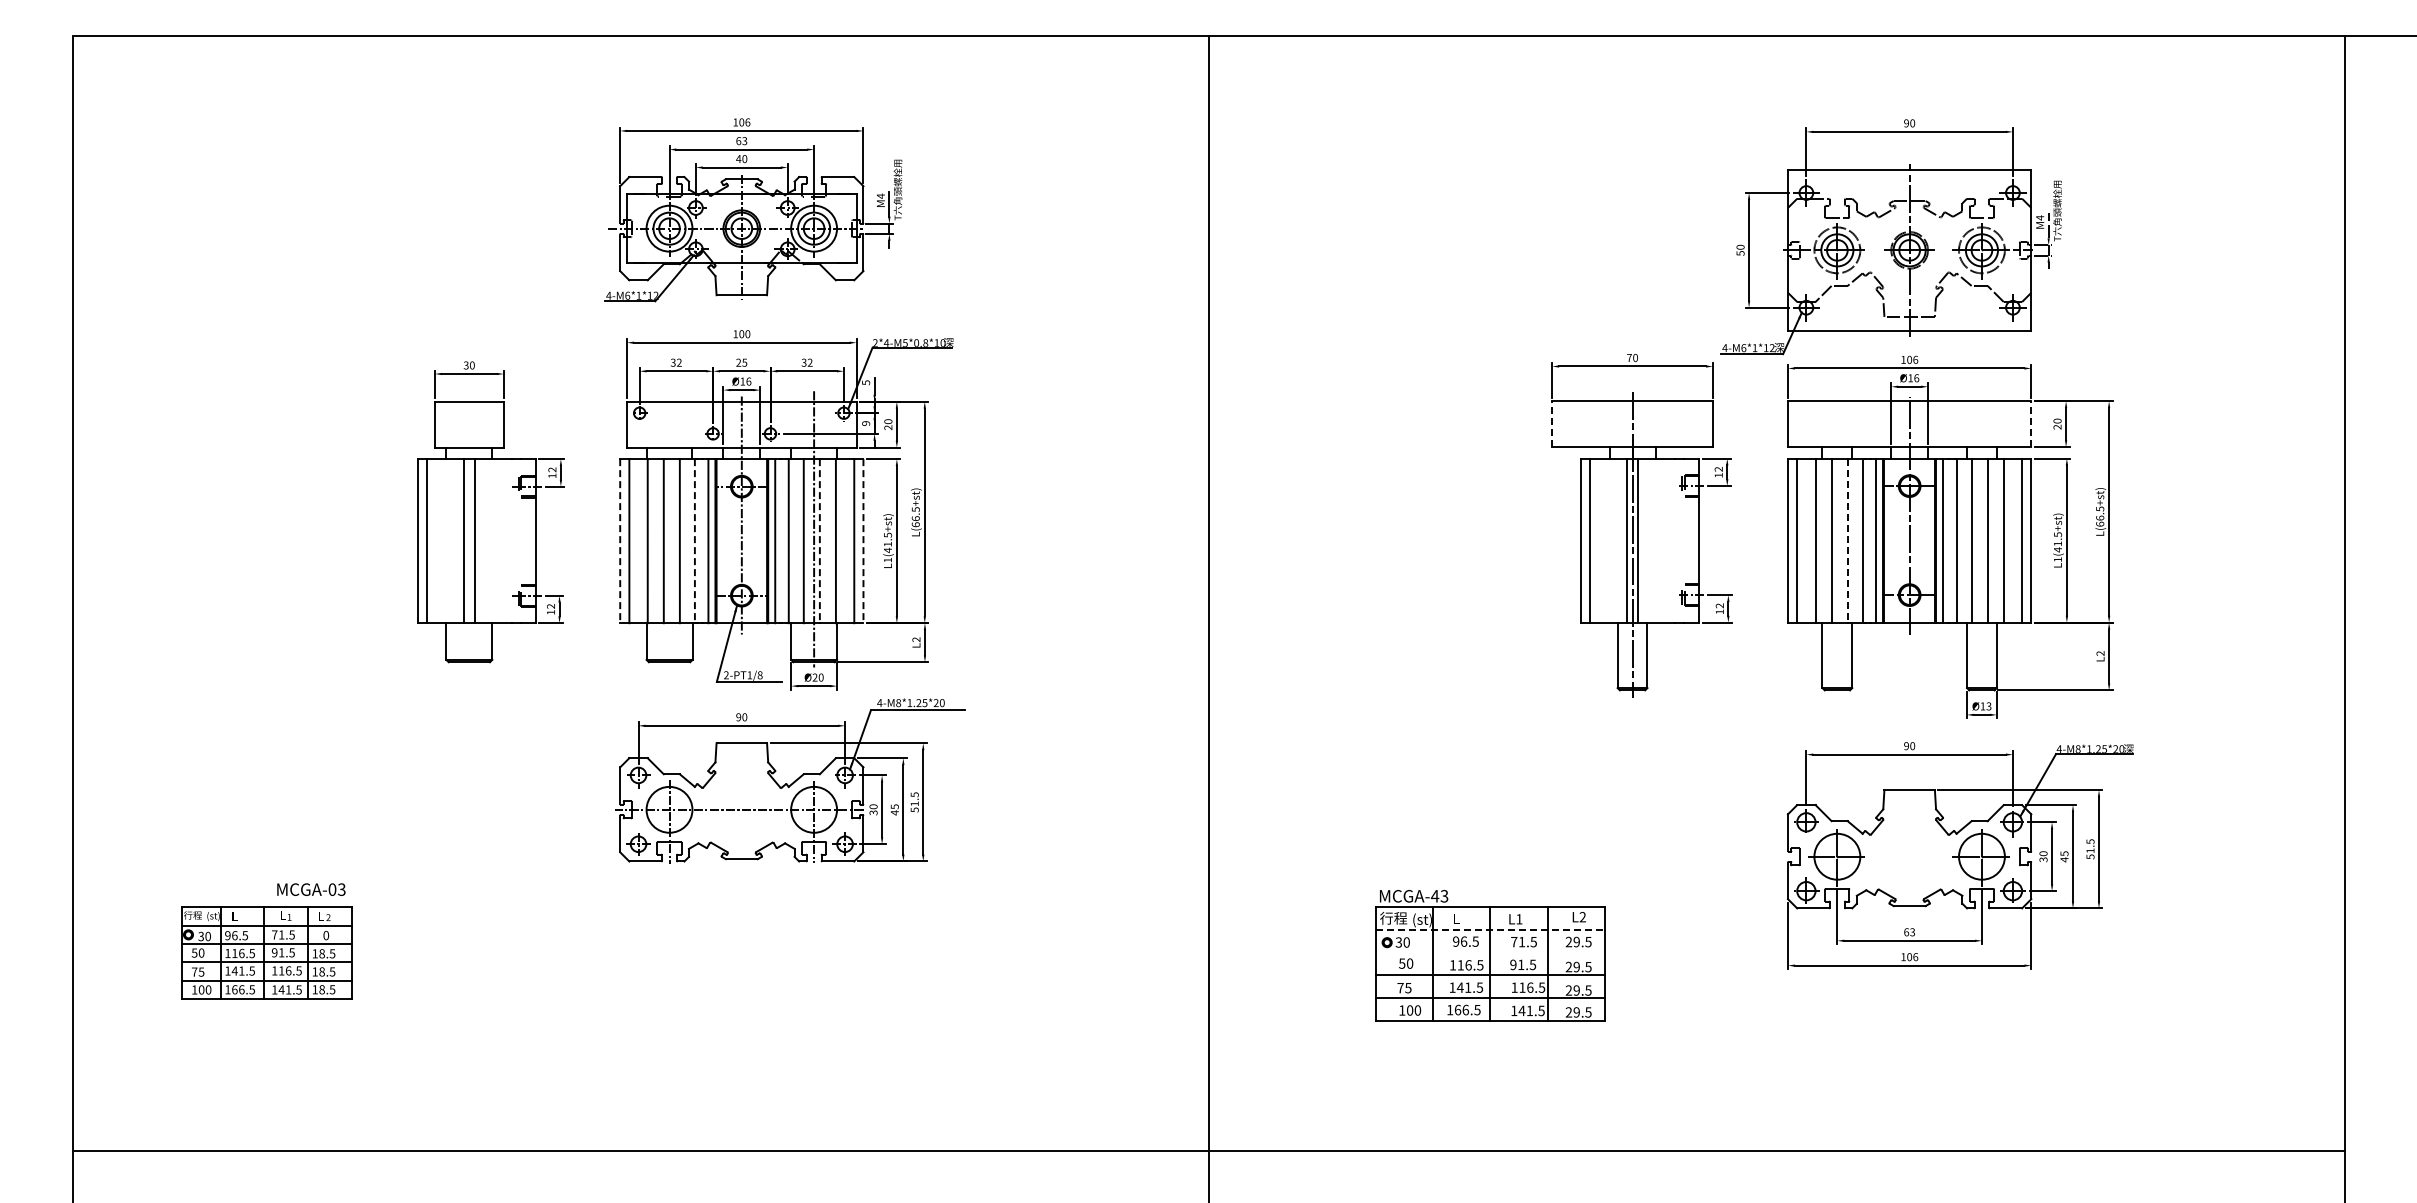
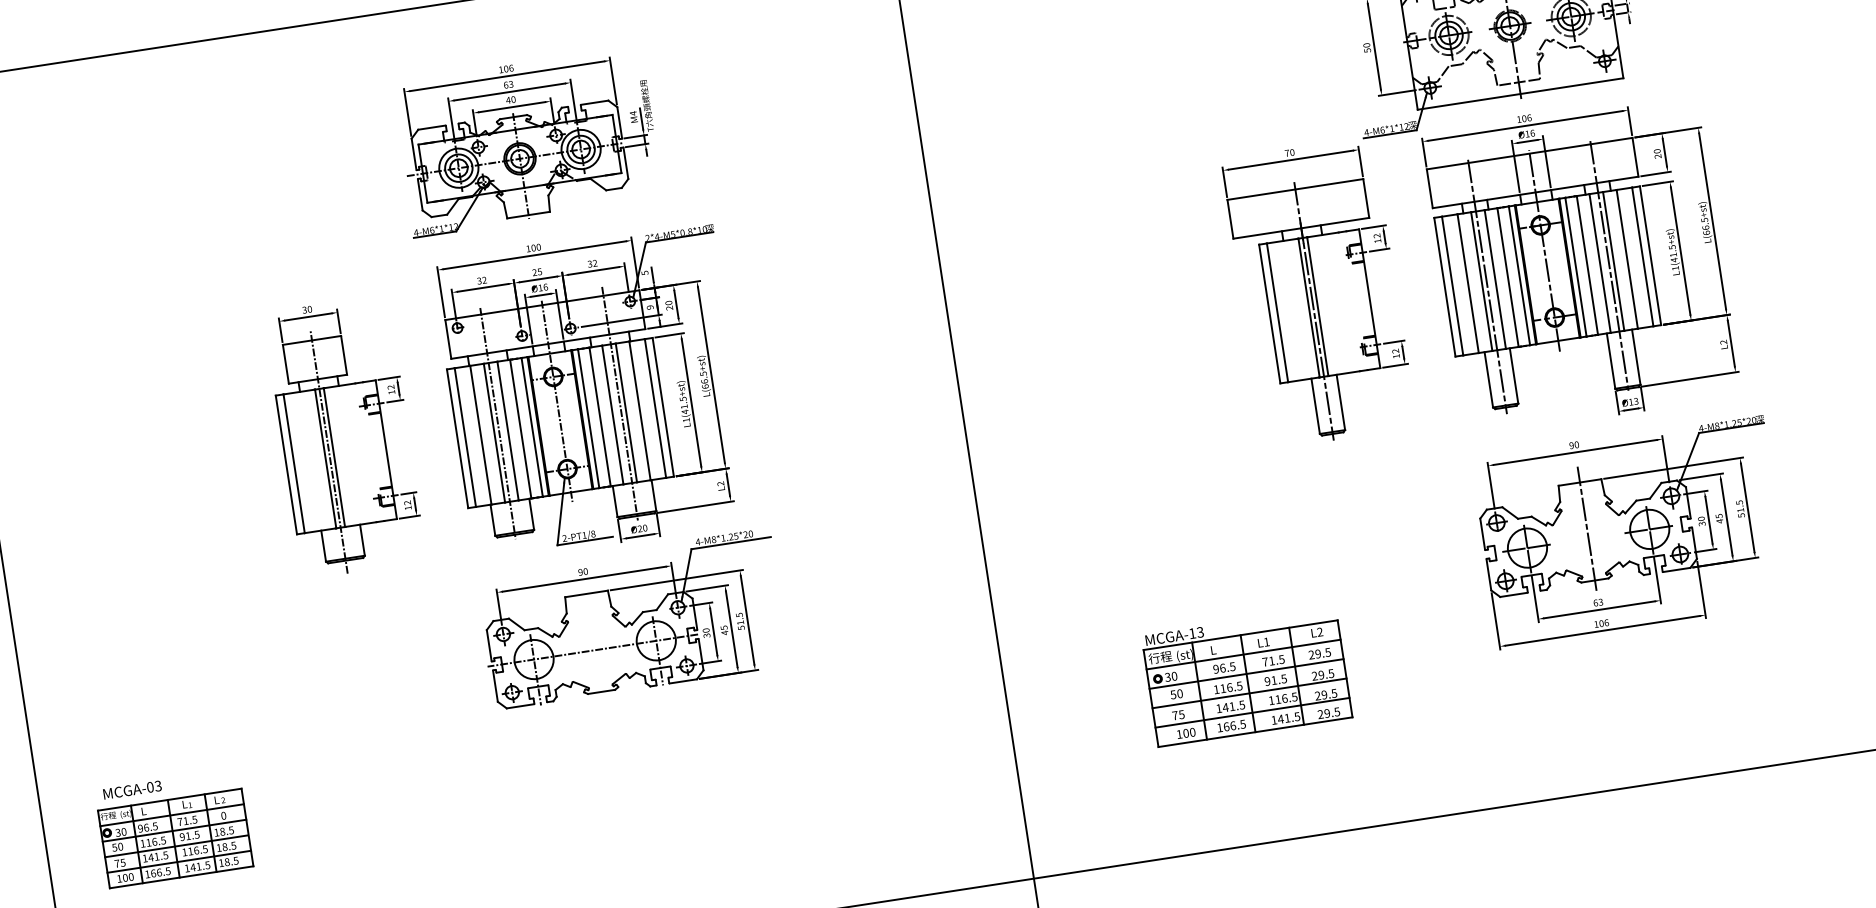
line: (1552, 424) -> (1230, 219), dashed -> solid
line: (2031, 424) -> (1635, 157), dashed -> solid
line: (669, 530) -> (497, 423), added
line: (469, 533) -> (329, 451), added
line: (620, 541) -> (457, 439), dashed -> solid
line: (694, 541) -> (520, 429), dashed -> solid
line: (819, 541) -> (626, 413), dashed -> solid
line: (863, 541) -> (663, 407), dashed -> solid
line: (1847, 541) -> (1495, 280), dashed -> solid
line: (1981, 544) -> (1608, 265), added
line: (1837, 547) -> (1487, 286), added
line: (1909, 844) -> (1586, 528), added
text: (311, 889) -> (132, 789), moved
text: (1434, 896) -> (1192, 633), MCGA-43 -> MCGA-13
line: (1490, 929) -> (1243, 654), dashed -> solid
part: (266, 952) -> (175, 837), moved
line: (1490, 952) -> (1246, 673), added

